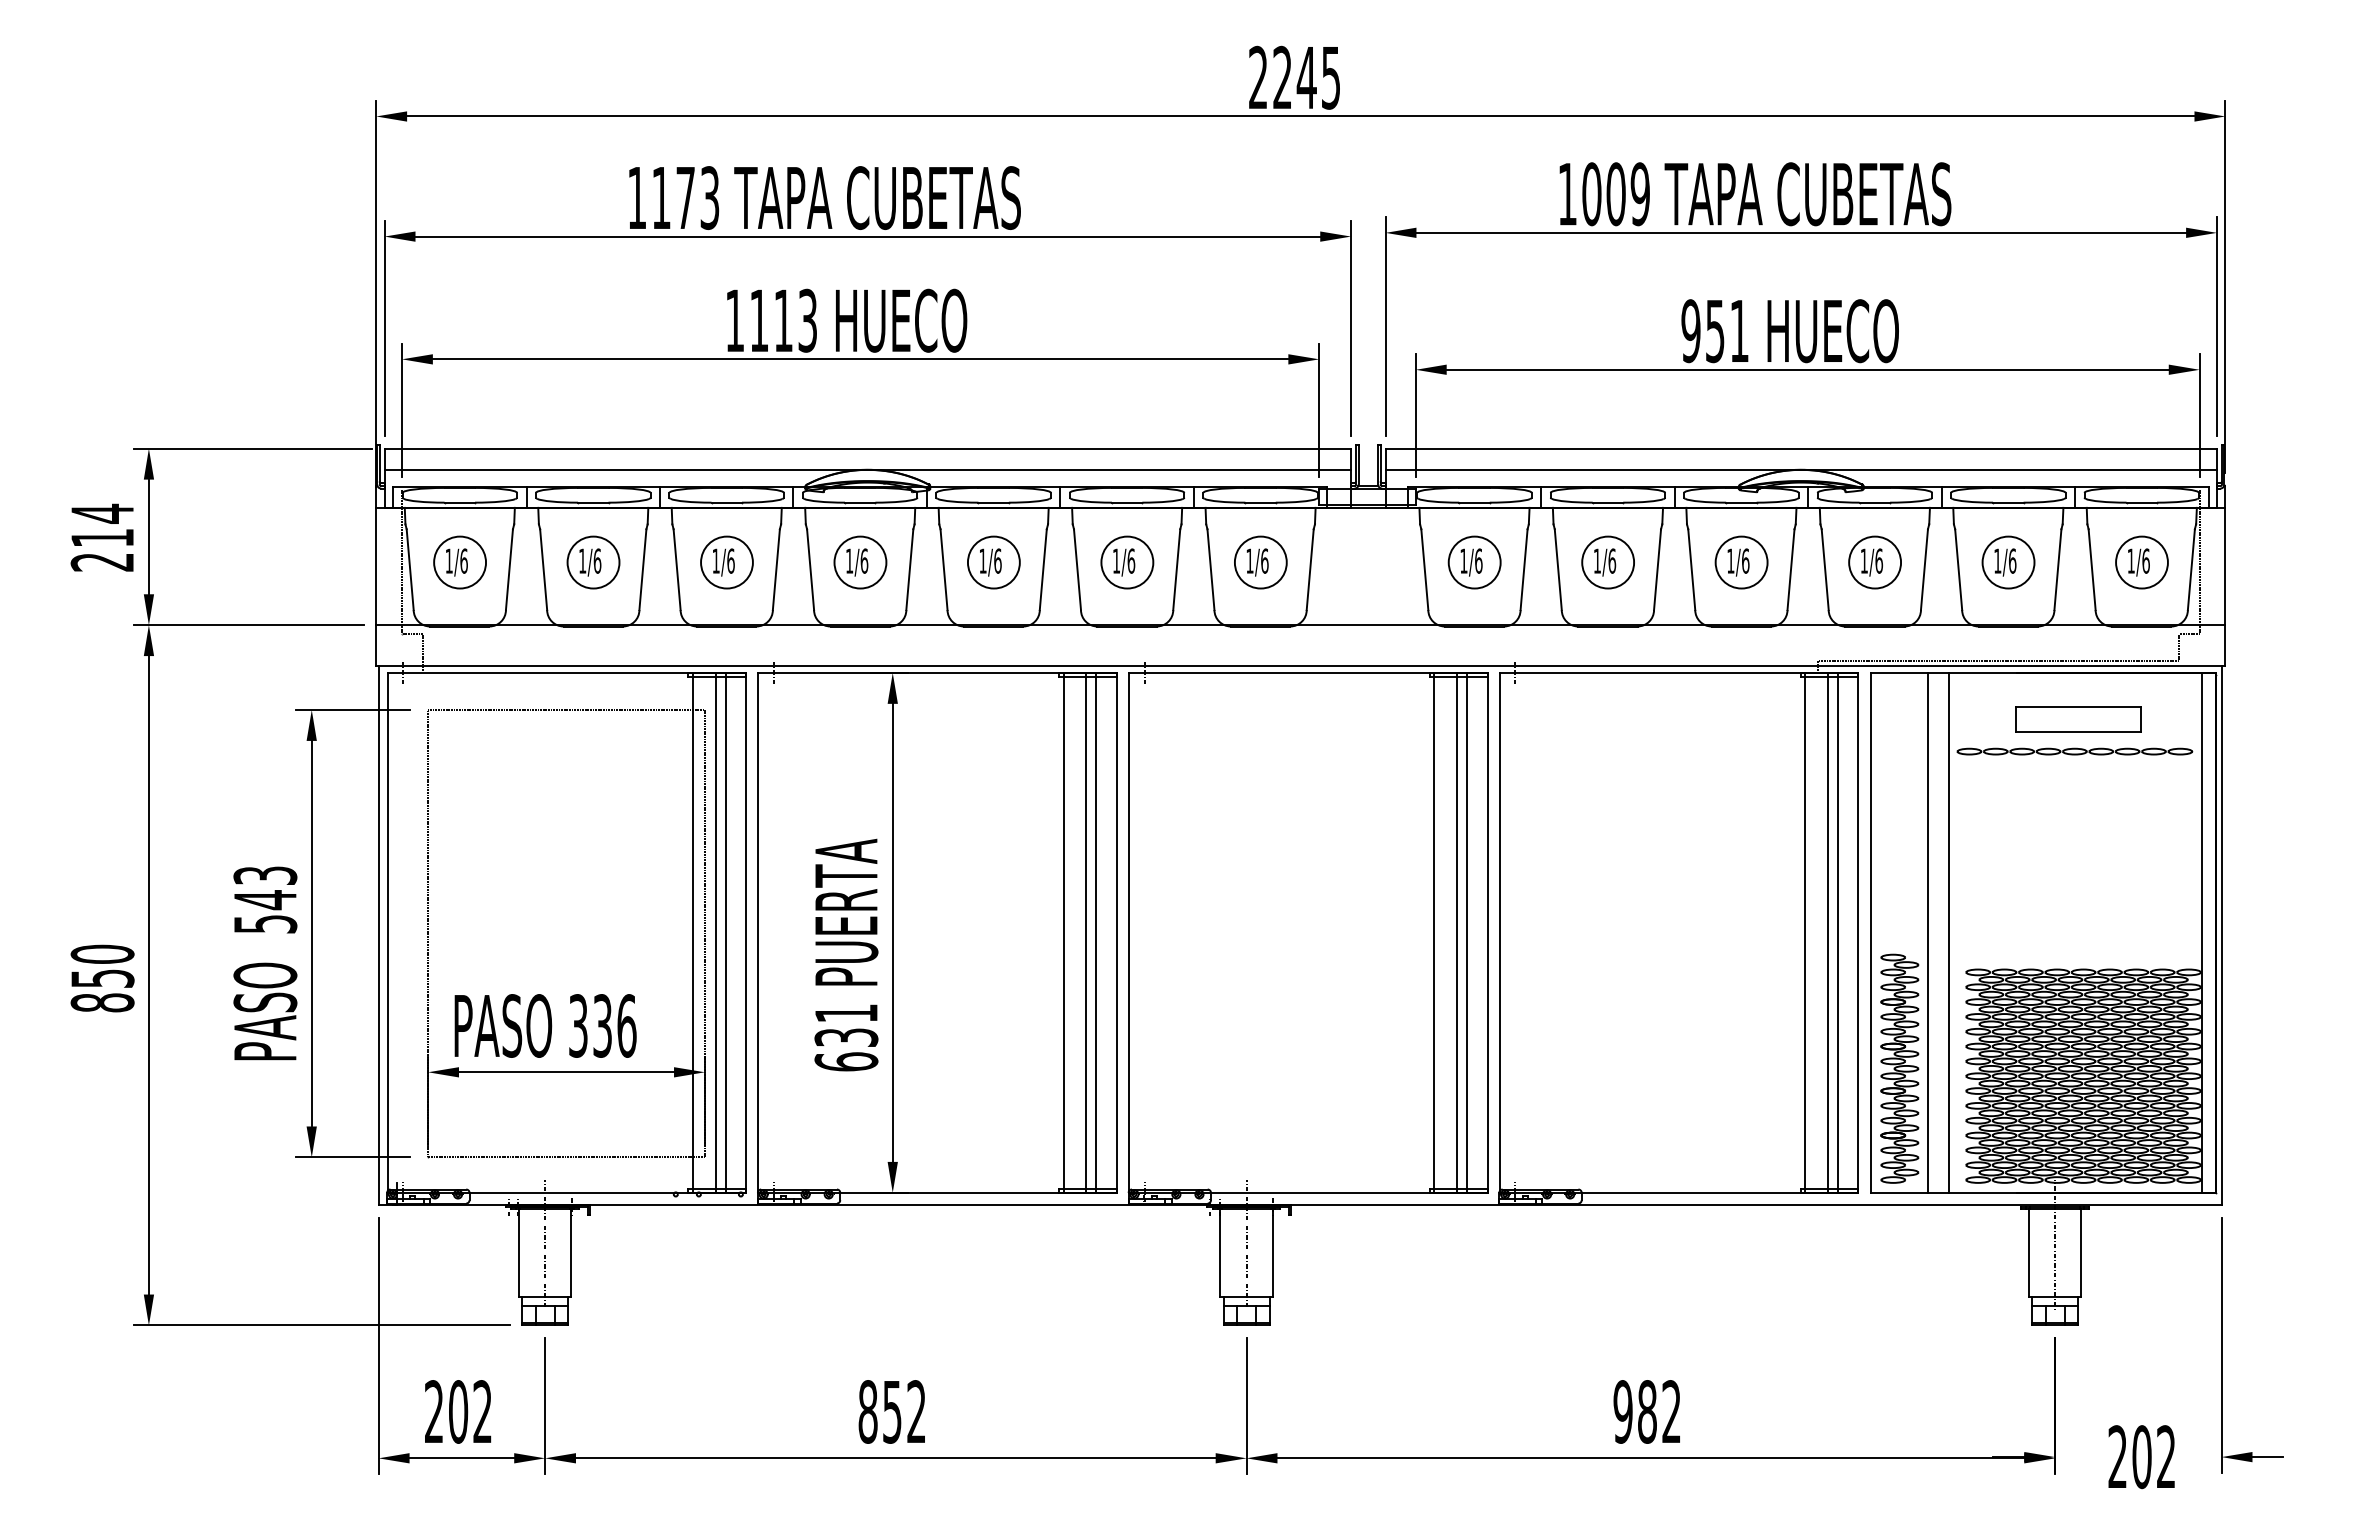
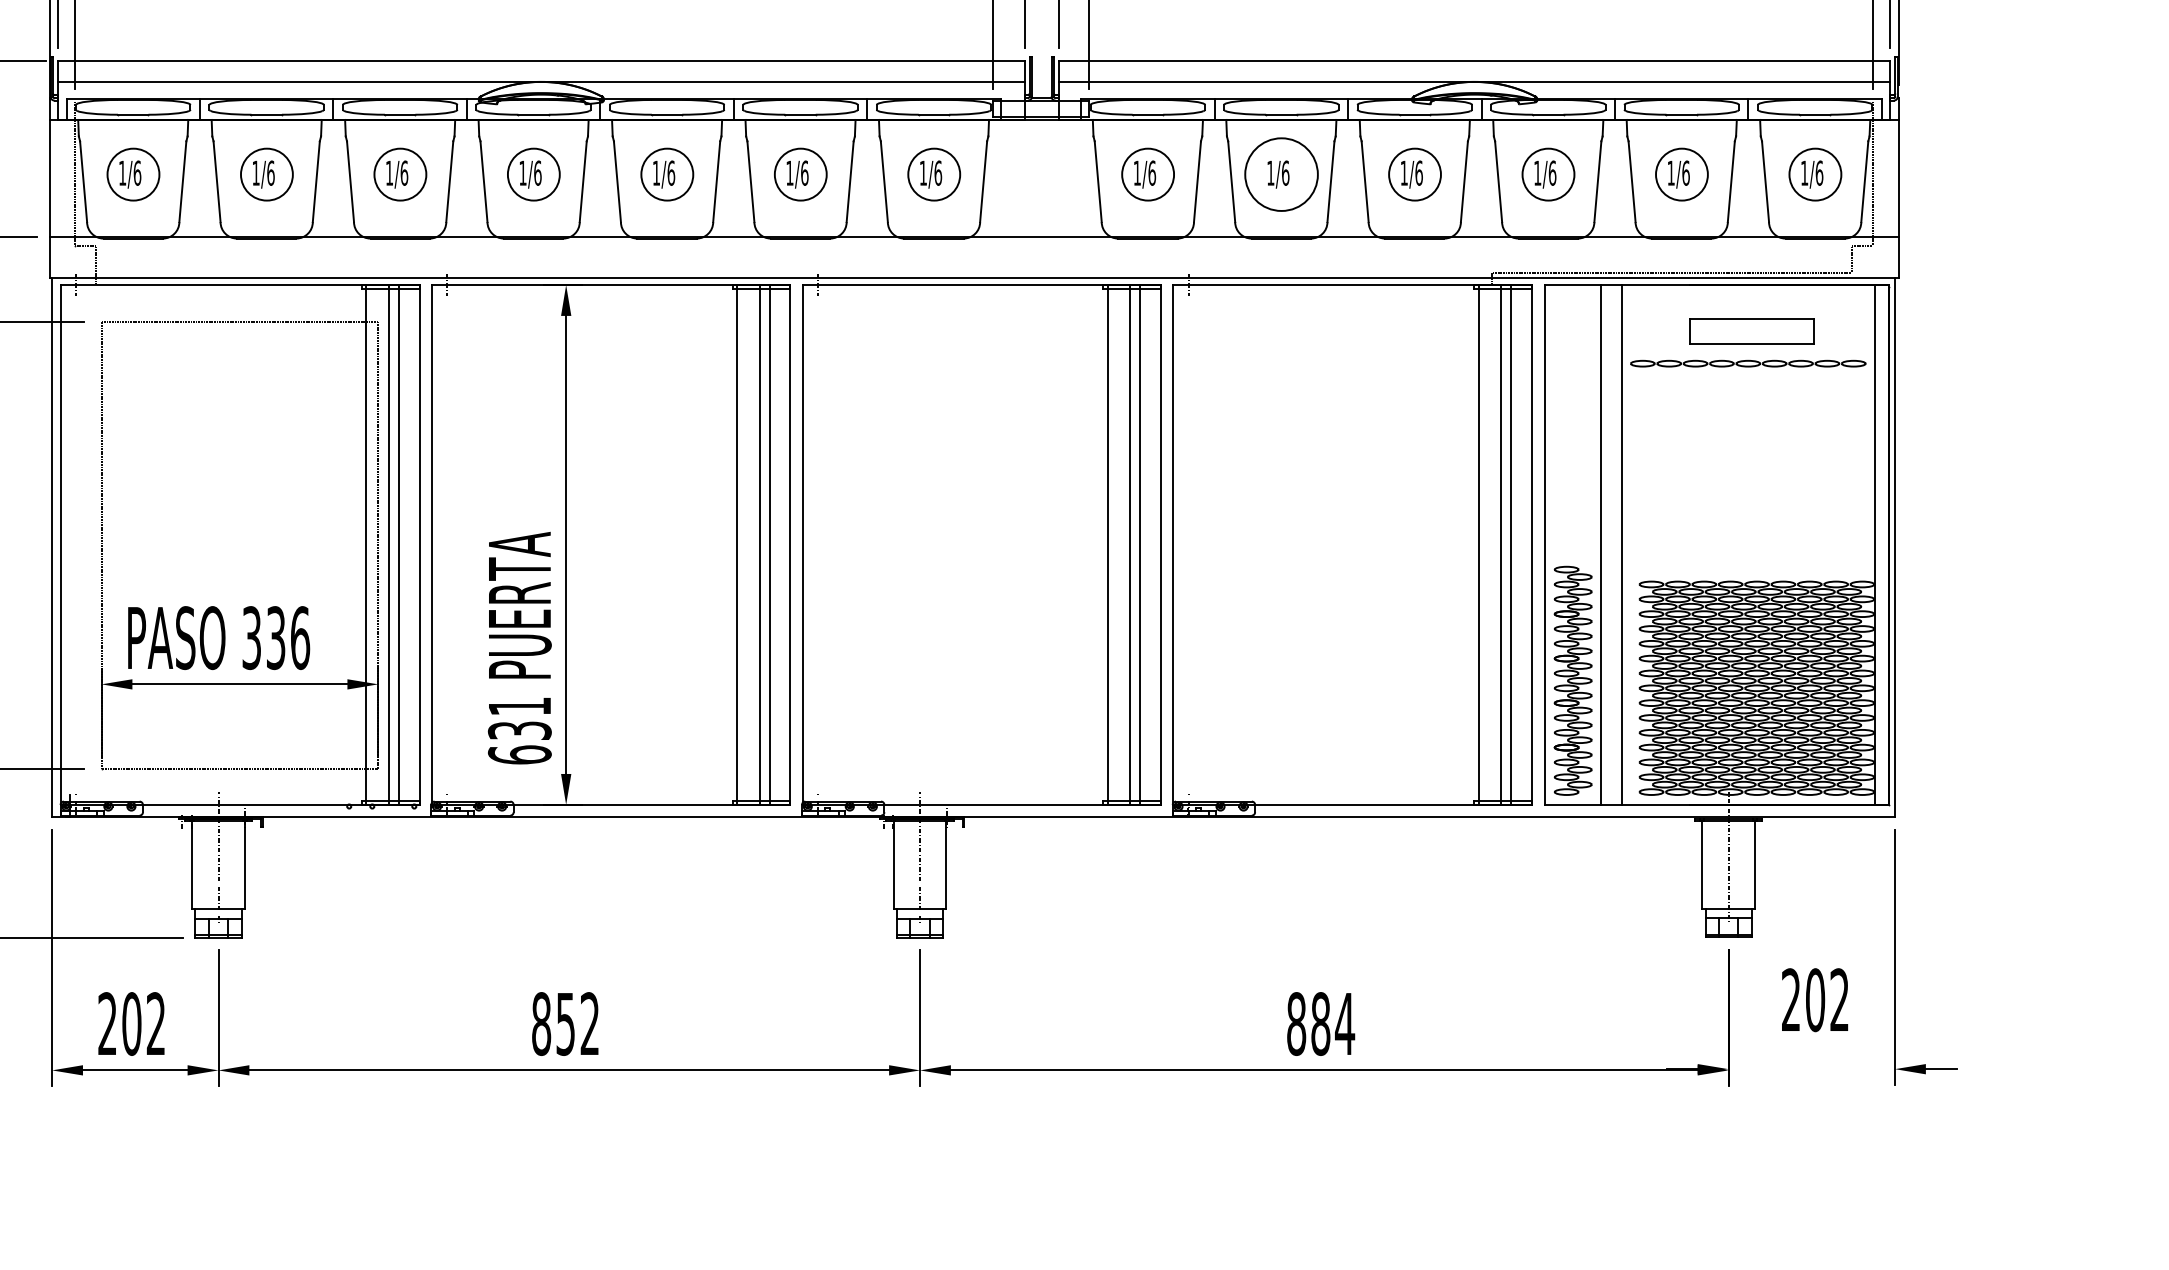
circle: (1608, 562) -> (1281, 174), size x1.4
text: (846, 954) -> (519, 647), moved
text: (1647, 1411) -> (1320, 1023), 982 -> 884
text: (2141, 1457) -> (1814, 1000), moved

